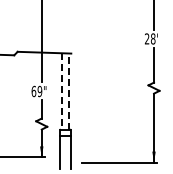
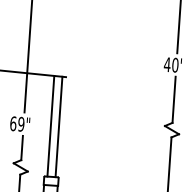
text: (149, 38) -> (170, 64), 28' -> 40'
line: (62, 91) -> (51, 126), dashed -> solid
line: (68, 91) -> (58, 126), dashed -> solid

